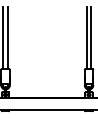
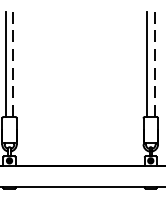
line: (7, 38) -> (12, 65), solid -> dashed
line: (91, 38) -> (154, 65), solid -> dashed

